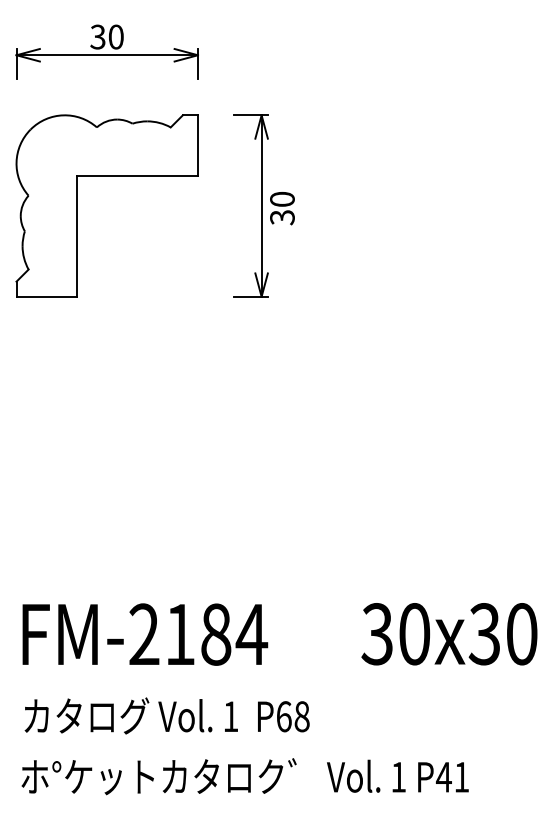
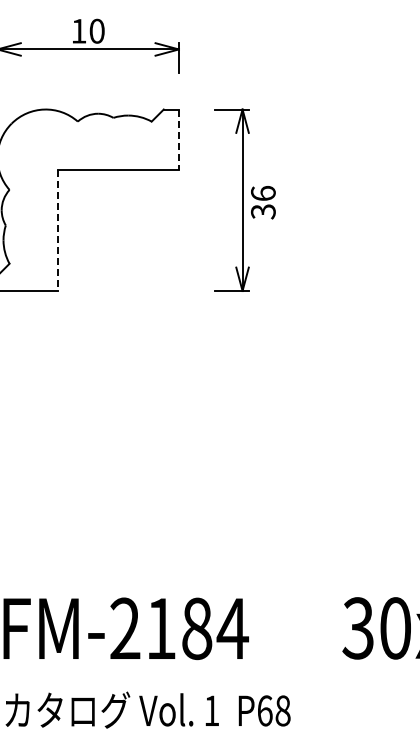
text: (97, 36) -> (78, 30), 30 -> 10
line: (197, 146) -> (178, 140), solid -> dashed
text: (282, 198) -> (263, 192), 30 -> 36
line: (77, 236) -> (58, 230), solid -> dashed

